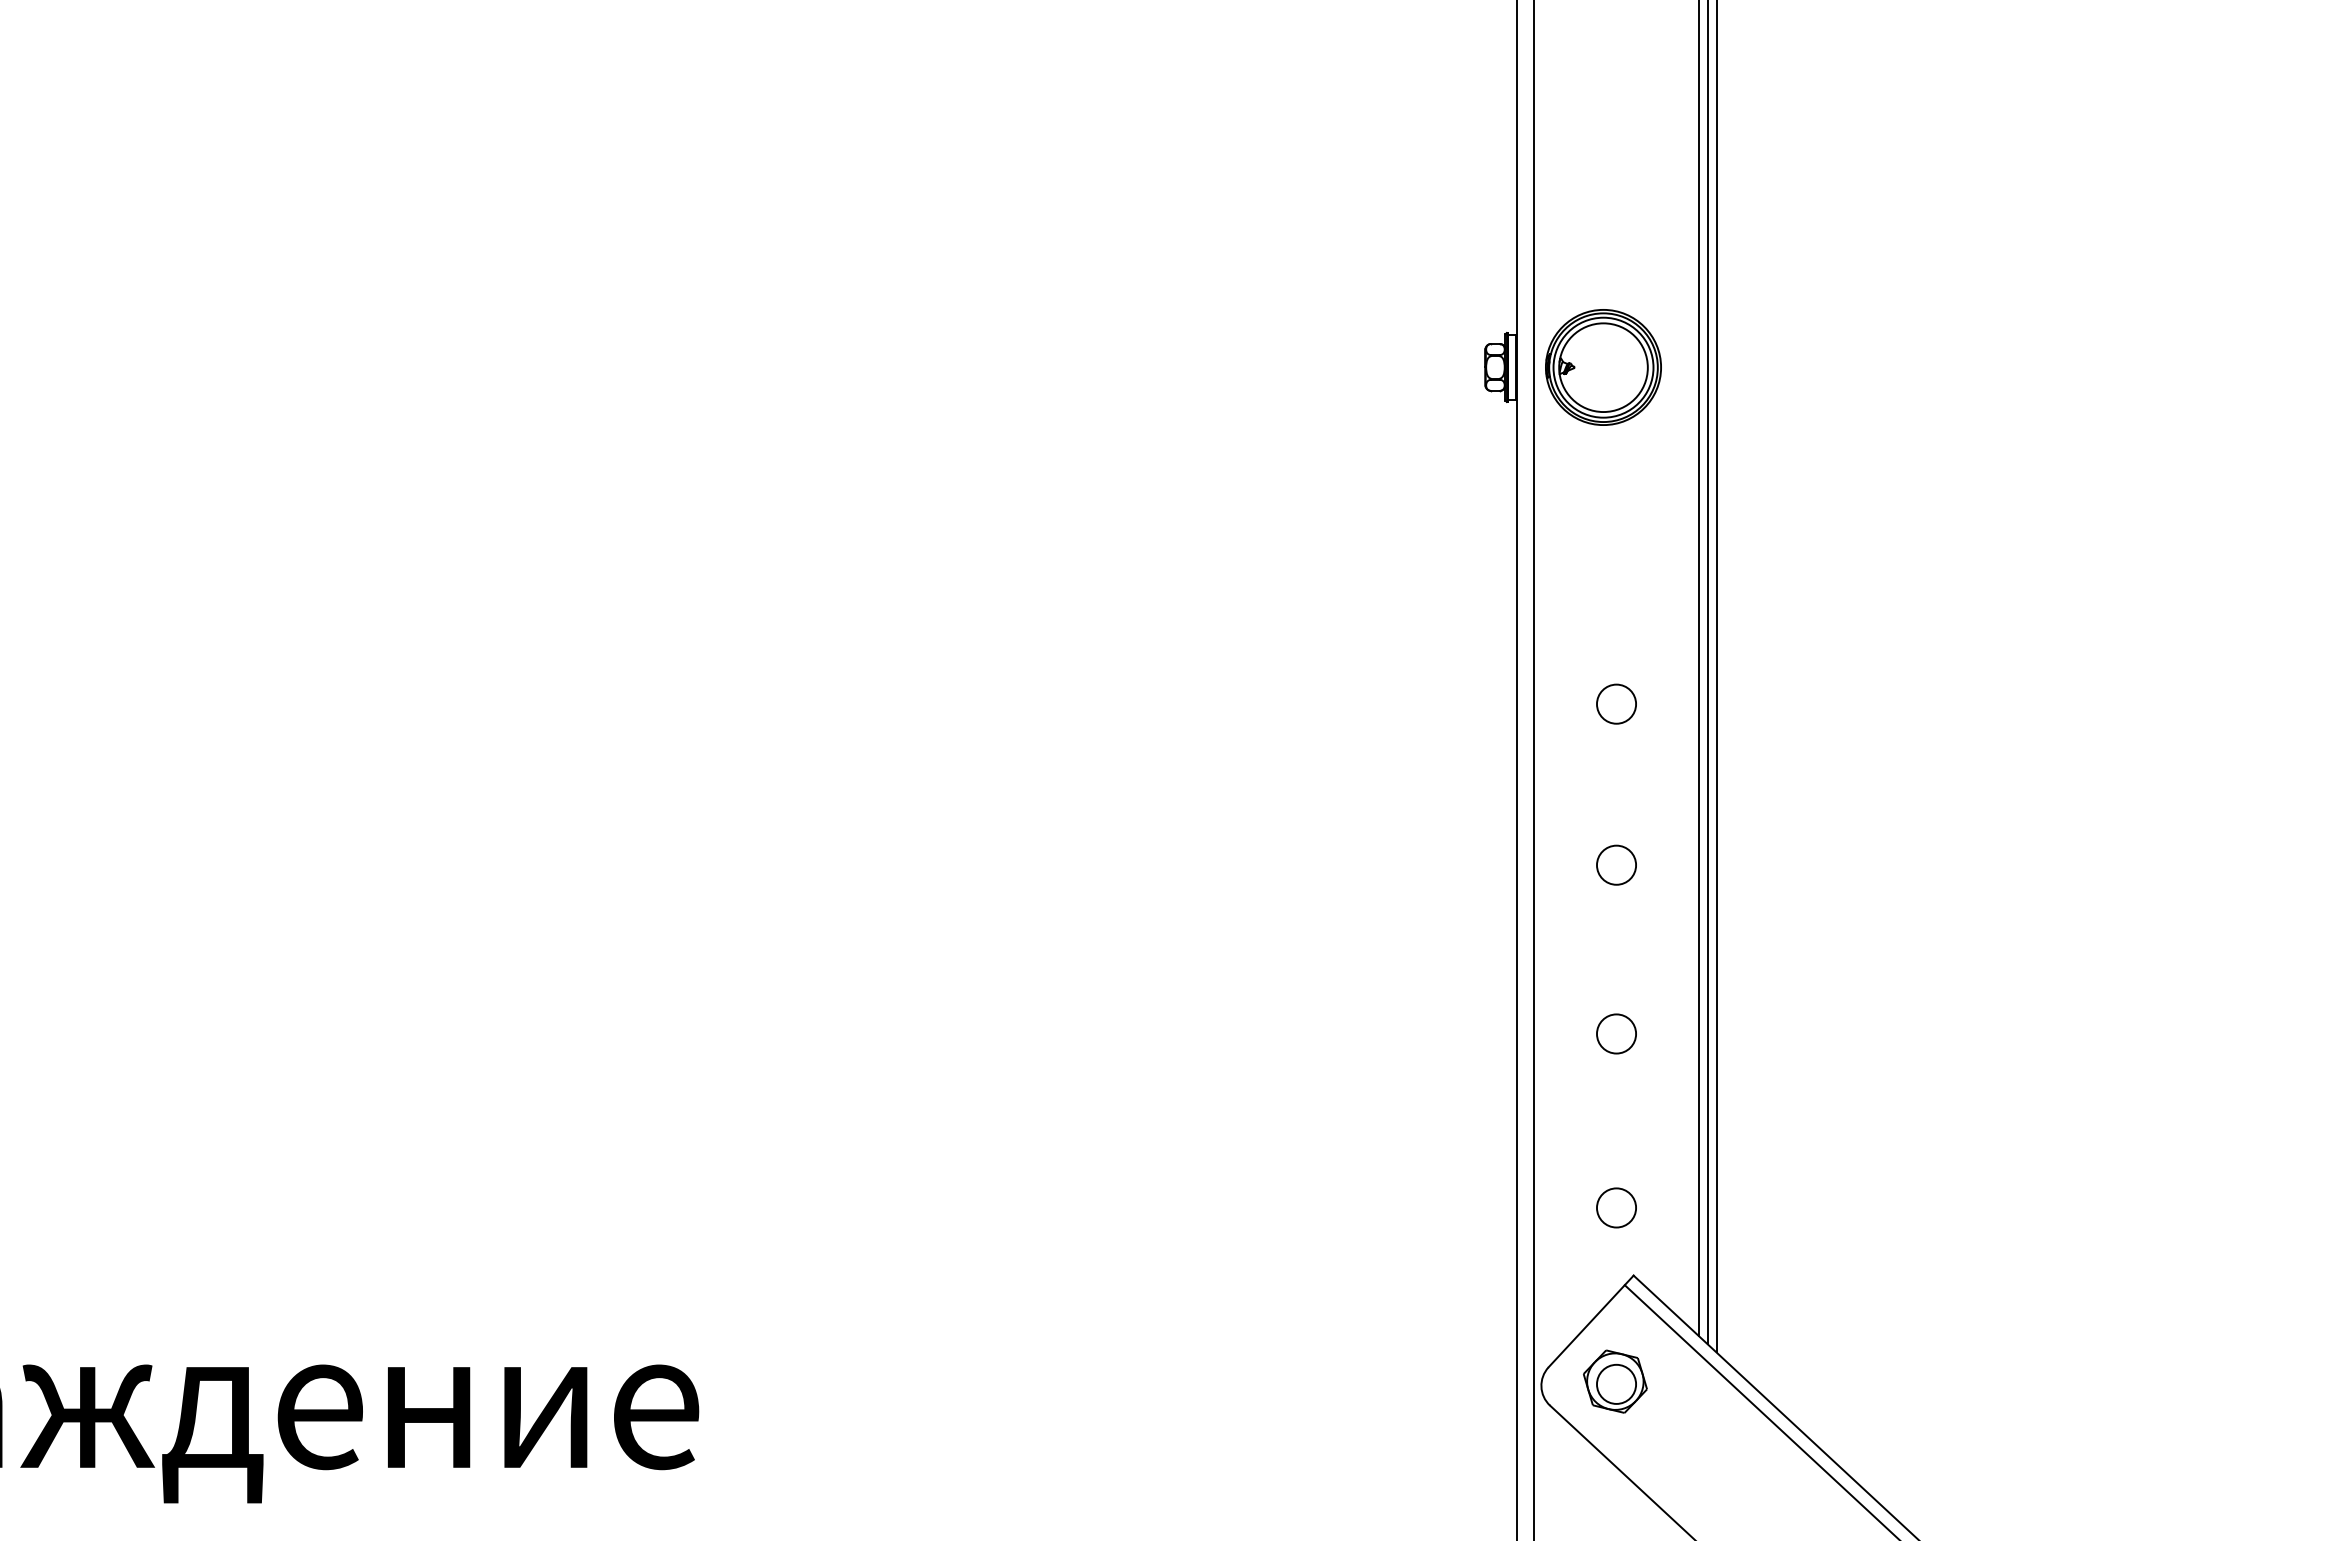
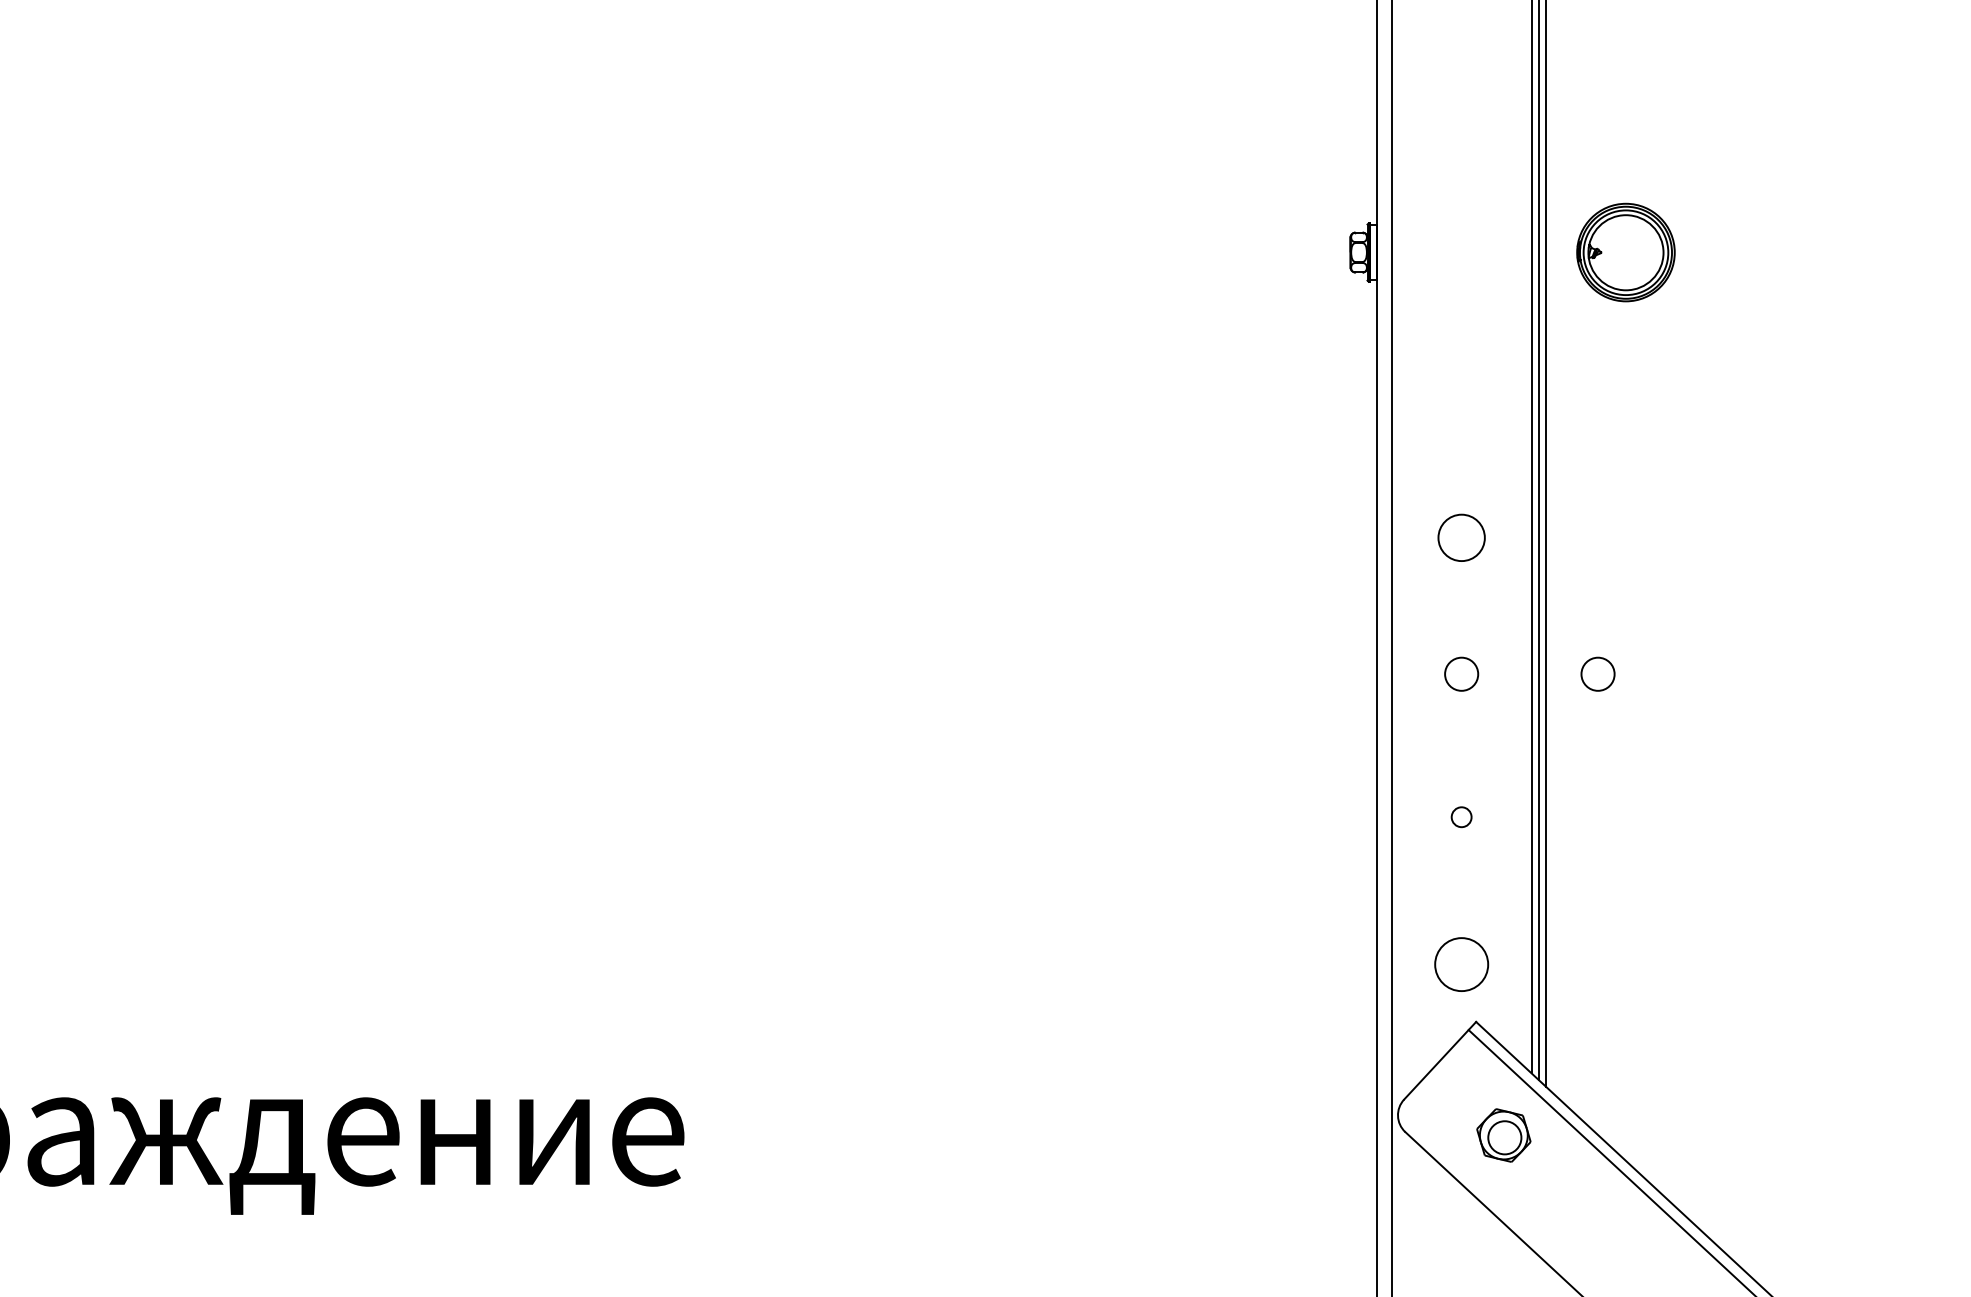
part: (1603, 367) -> (1625, 252), moved
circle: (1616, 703) -> (1461, 537), size x1.4
circle: (1777, 864) -> (1598, 673), added
circle: (1616, 1033) -> (1461, 816), size x0.6
circle: (1616, 1207) -> (1461, 964), size x1.6
part: (1615, 1381) -> (1503, 1135), moved

